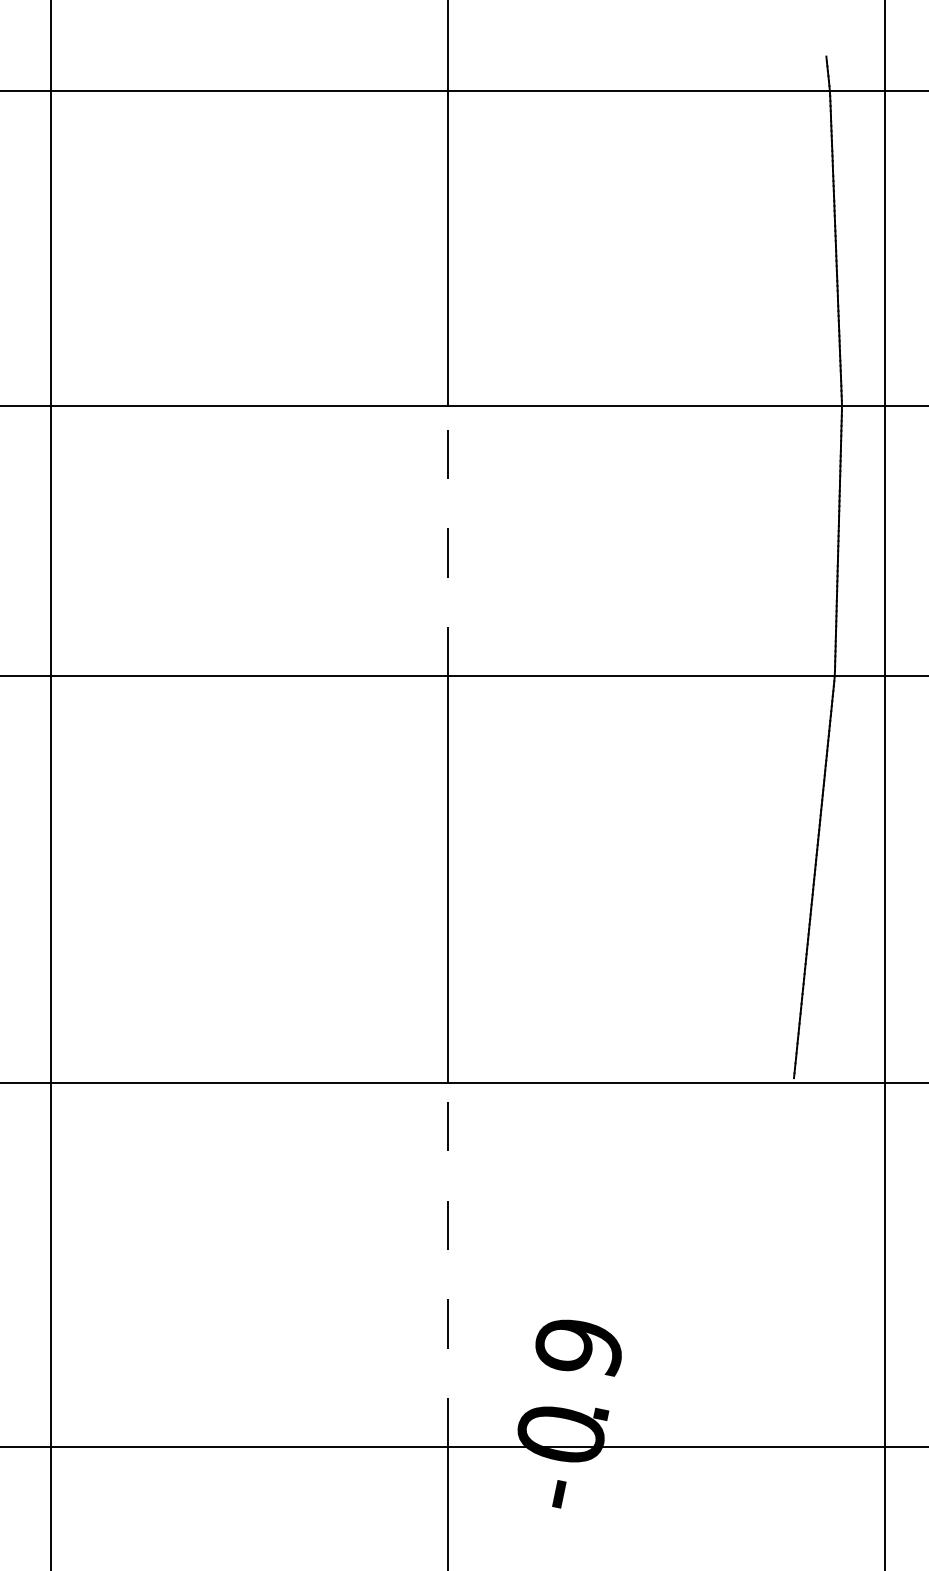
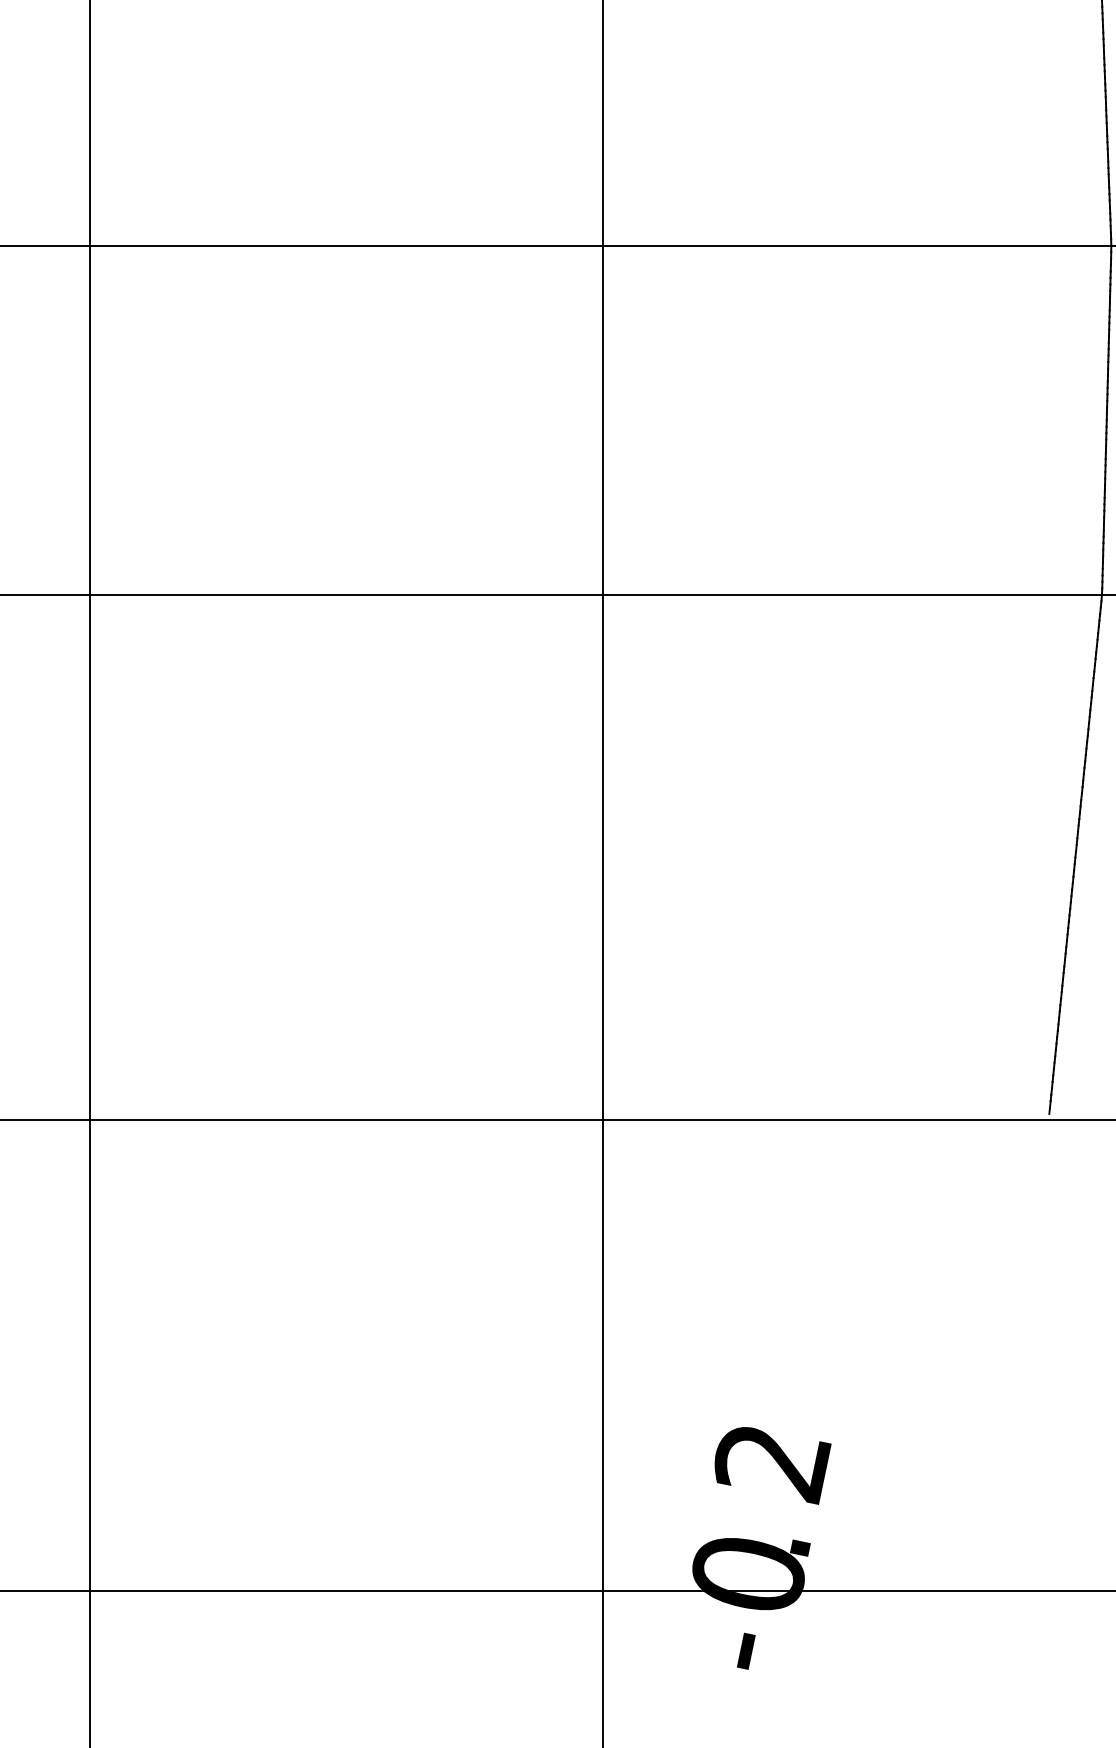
line: (448, 540) -> (603, 419), dashed -> solid
line: (448, 1264) -> (603, 1354), dashed -> solid
text: (579, 1349) -> (772, 1464), 9 -> 2

